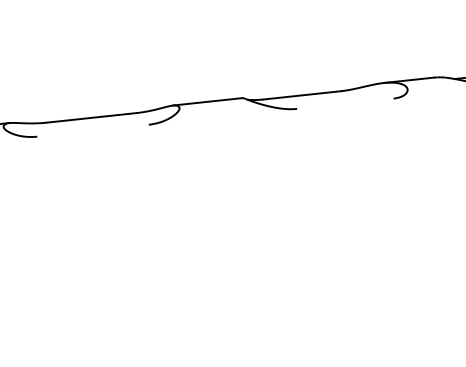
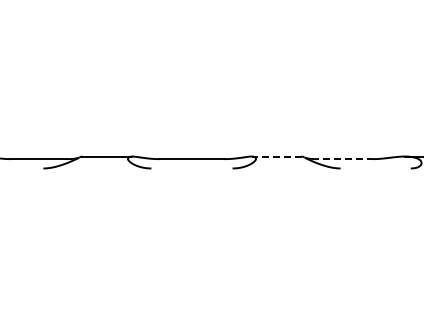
line: (301, 95) -> (344, 159), solid -> dashed
line: (207, 101) -> (276, 156), solid -> dashed

